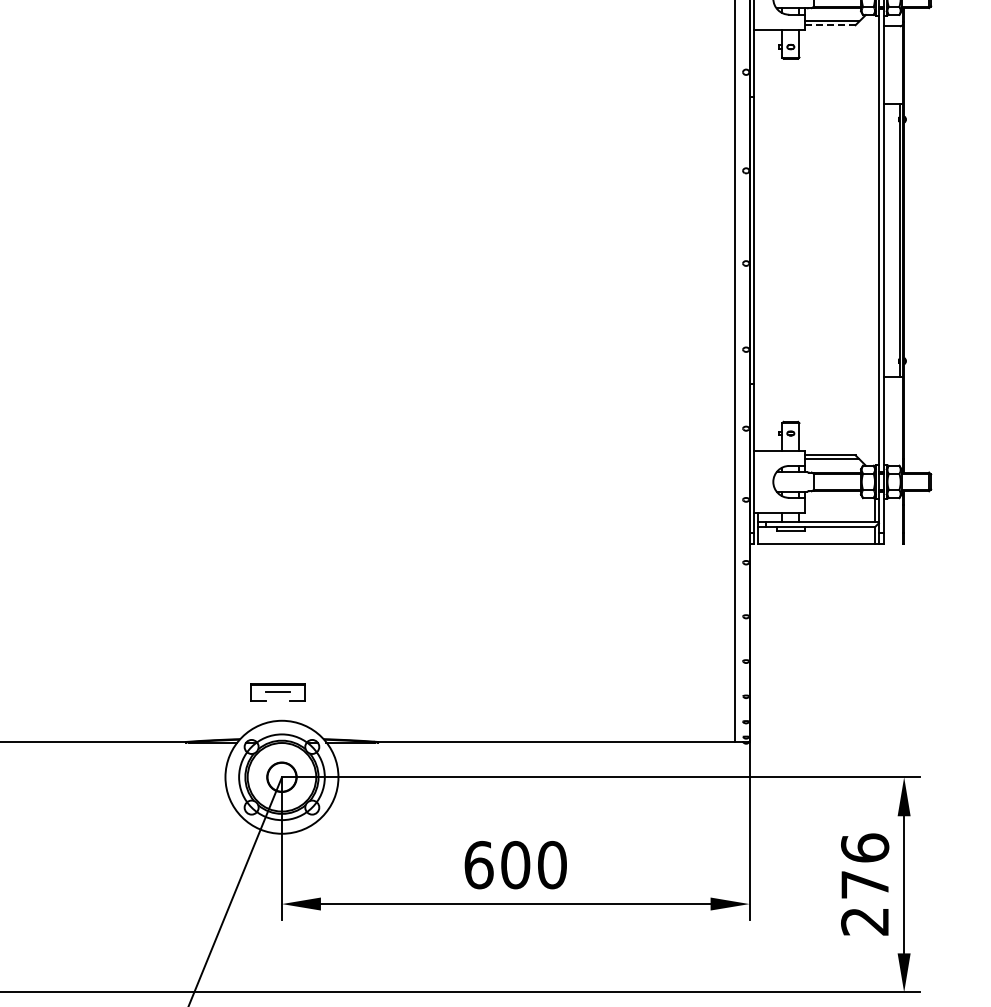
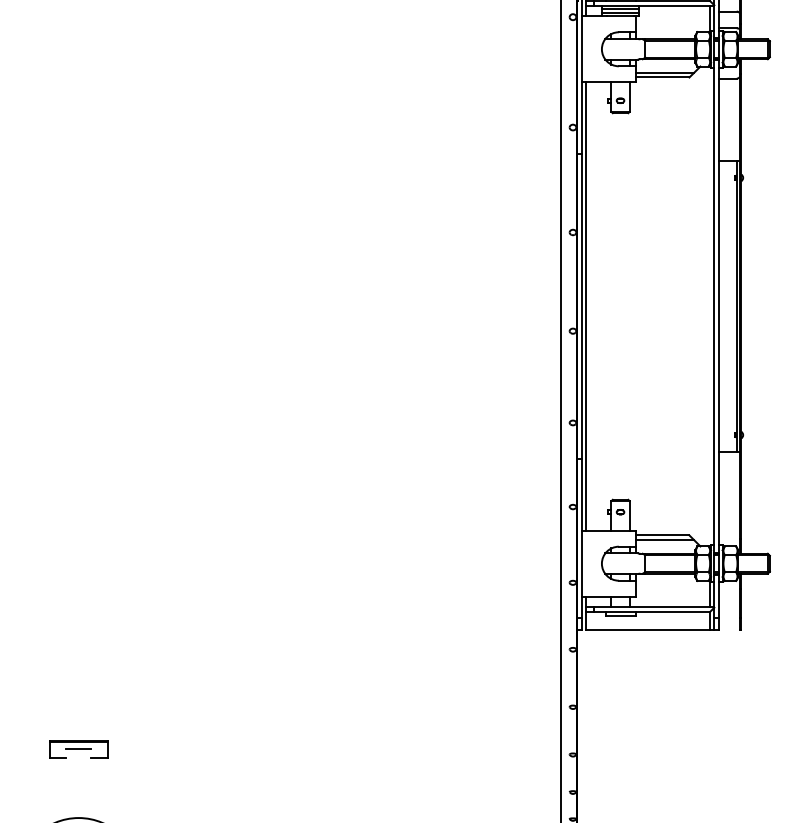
line: (829, 25) -> (661, 77), dashed -> solid
line: (758, 239) -> (586, 305), added
part: (277, 692) -> (78, 749), moved

